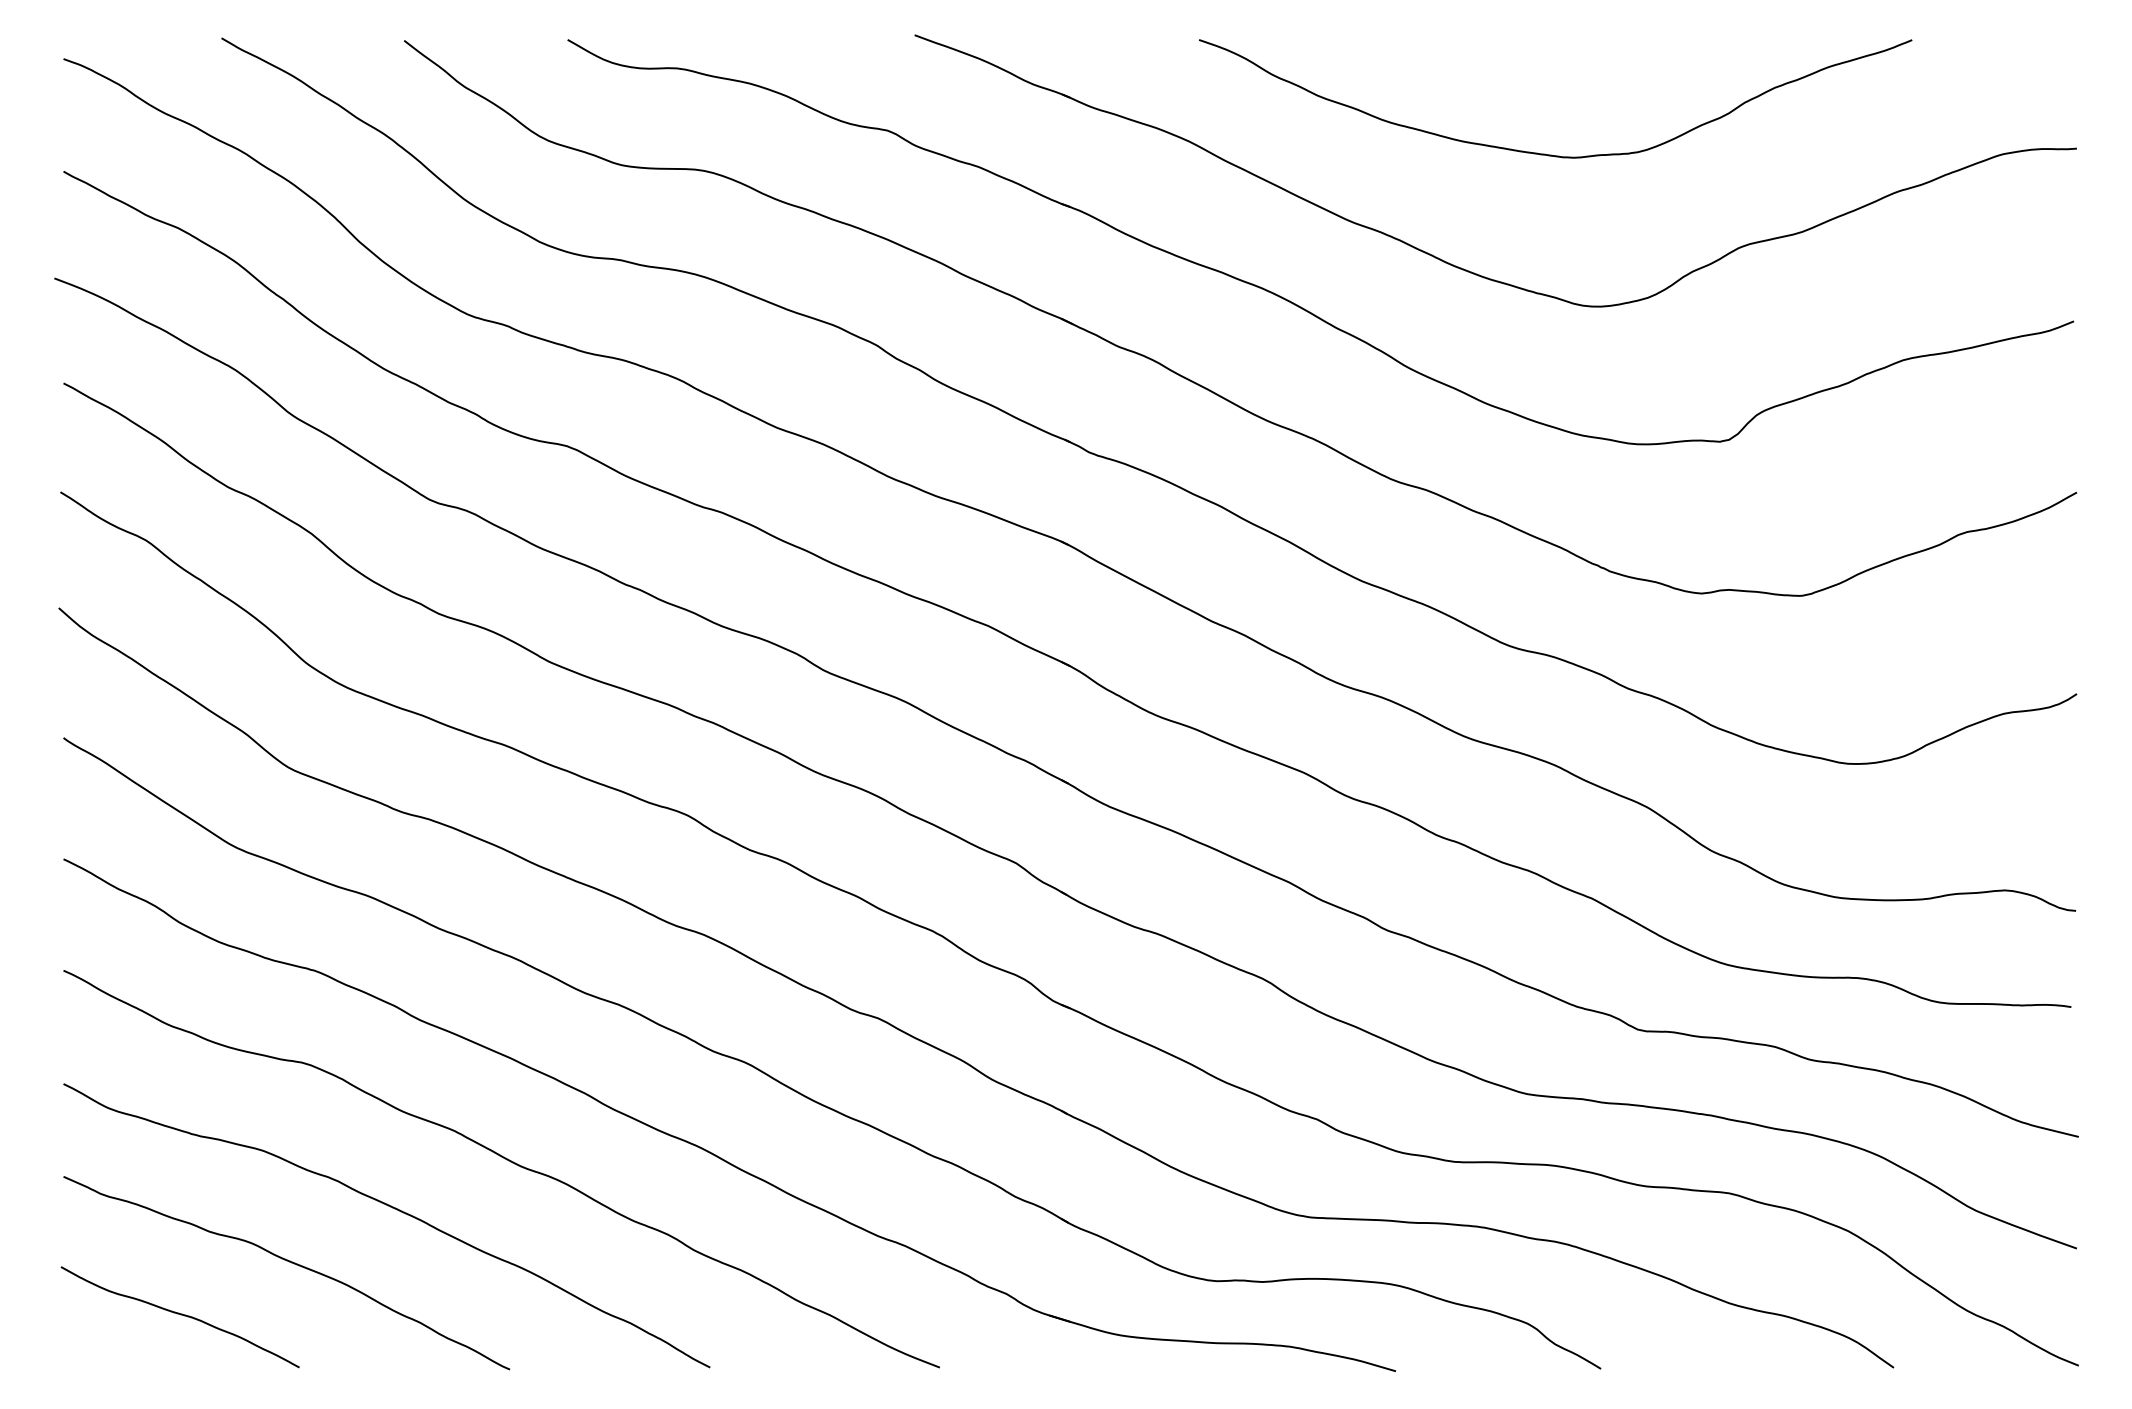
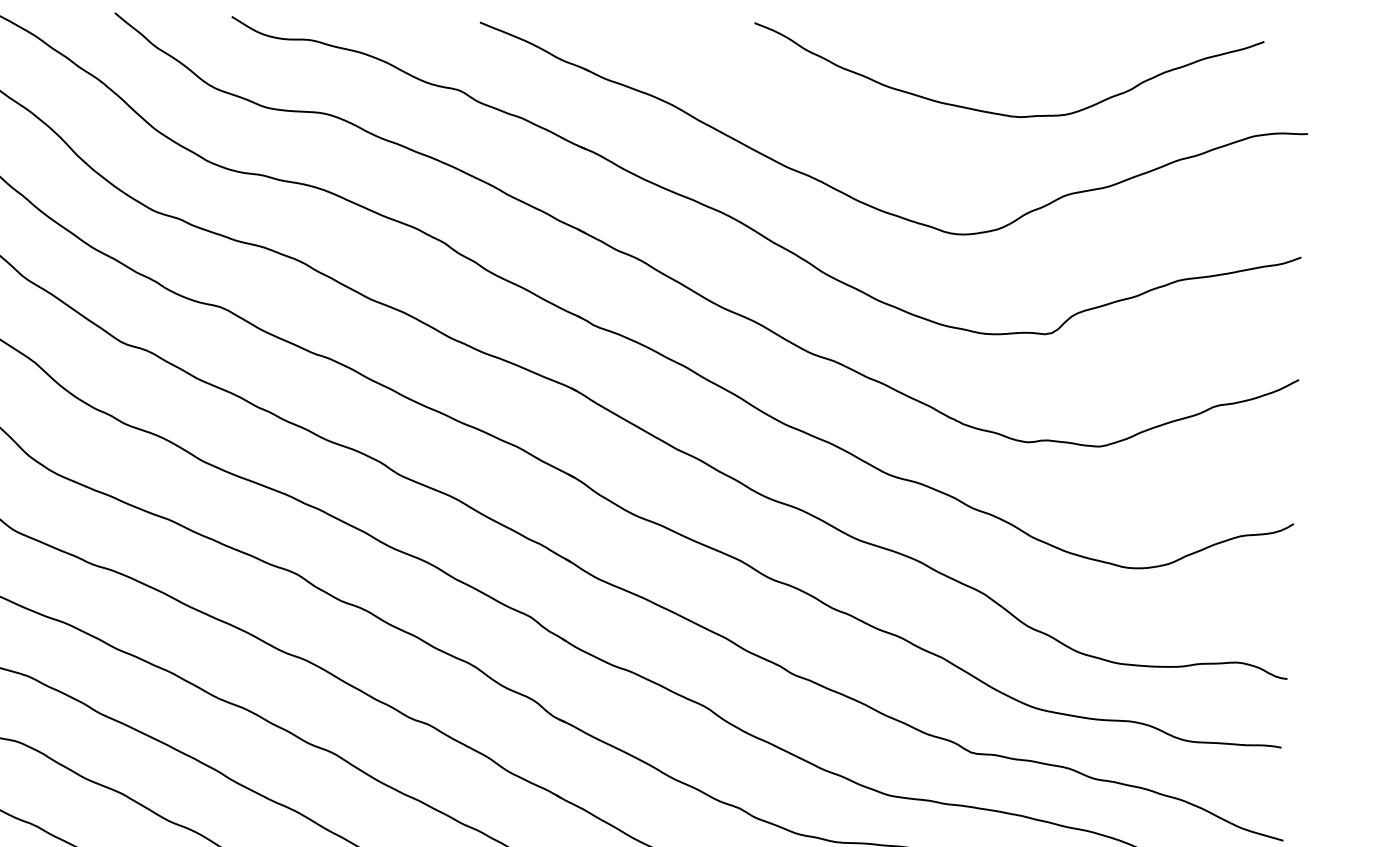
curve: (1545, 153) -> (999, 113), moved

